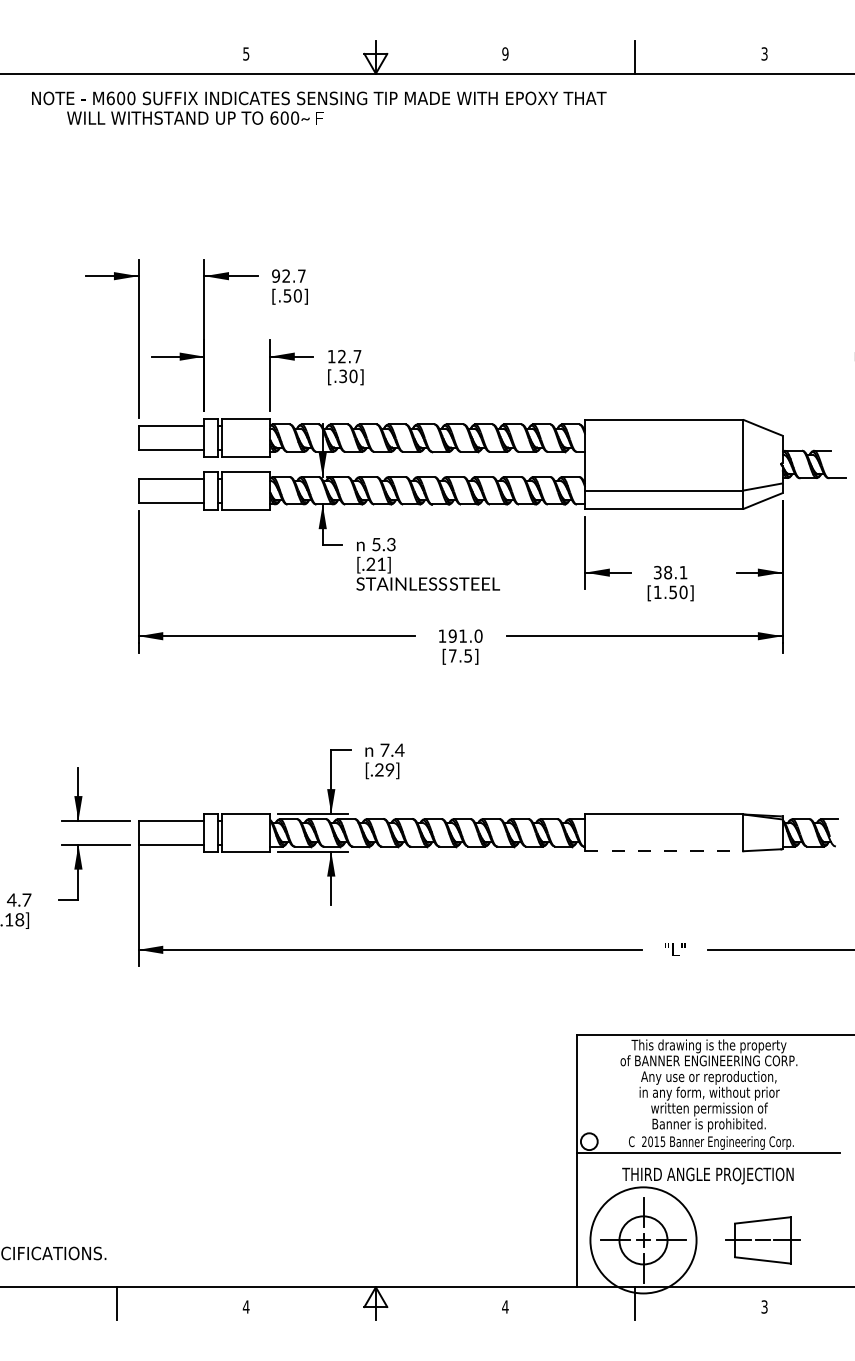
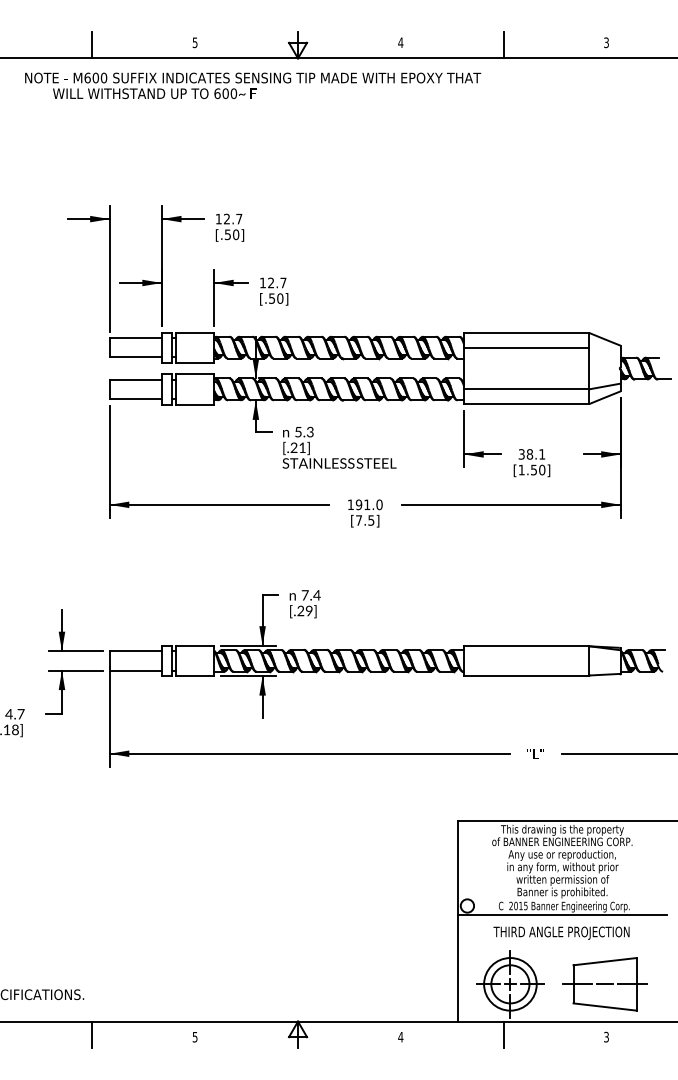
text: (505, 53) -> (400, 42), 9 -> 4
line: (116, 56) -> (92, 44), added
text: (276, 275) -> (219, 218), 92.7 -> 12.7
text: (342, 375) -> (271, 297), [.30] -> [.50]
line: (664, 438) -> (527, 347), added
line: (664, 851) -> (527, 675), dashed -> solid
circle: (643, 1240) -> (510, 984), size x0.62
part: (762, 1240) -> (604, 984), size x1.43
text: (245, 1306) -> (194, 1036), 4 -> 5

